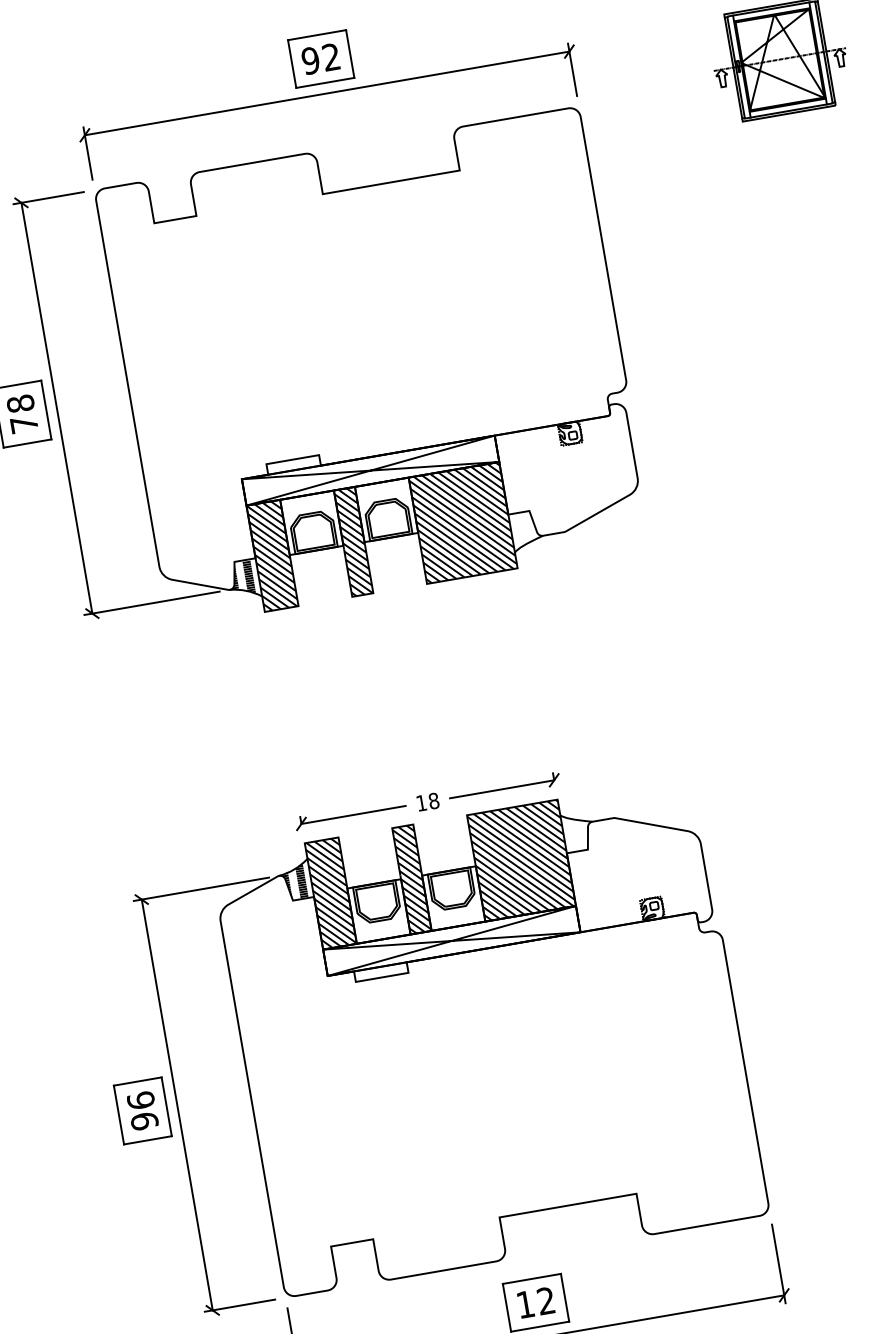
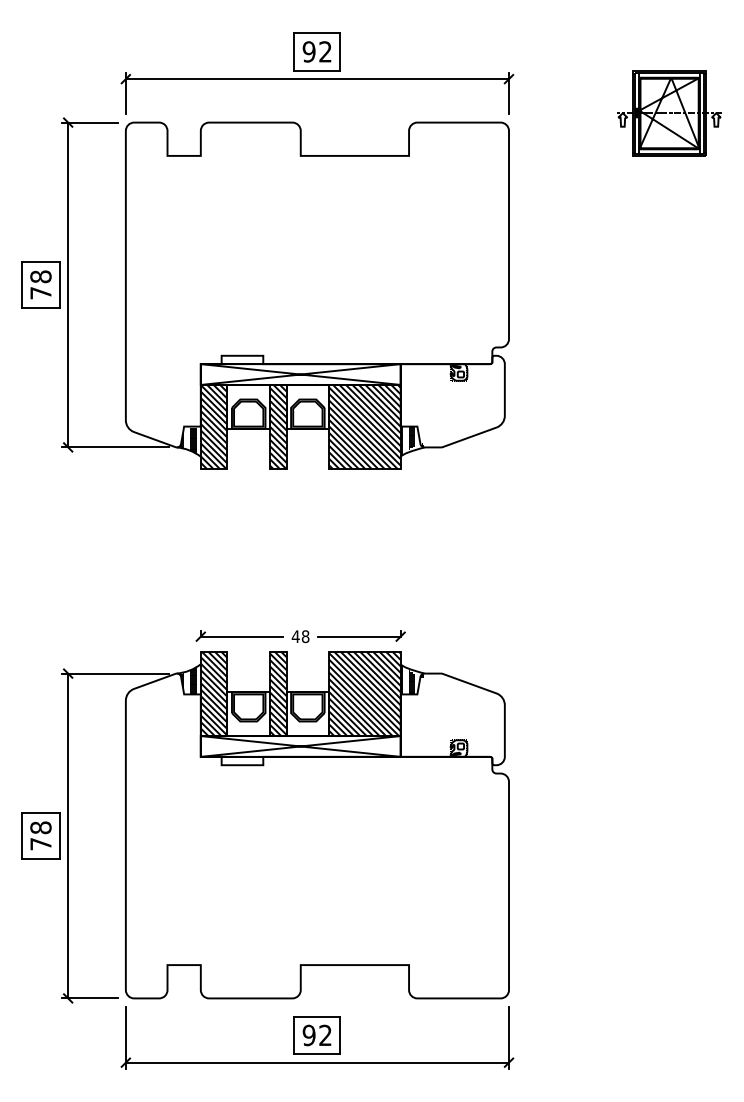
hatch: (526, 530) -> (412, 441), added
text: (421, 803) -> (295, 636), 18 -> 48
hatch: (578, 830) -> (412, 678), added
text: (142, 1110) -> (40, 835), 96 -> 78
text: (524, 1304) -> (308, 1035), 12 -> 92

